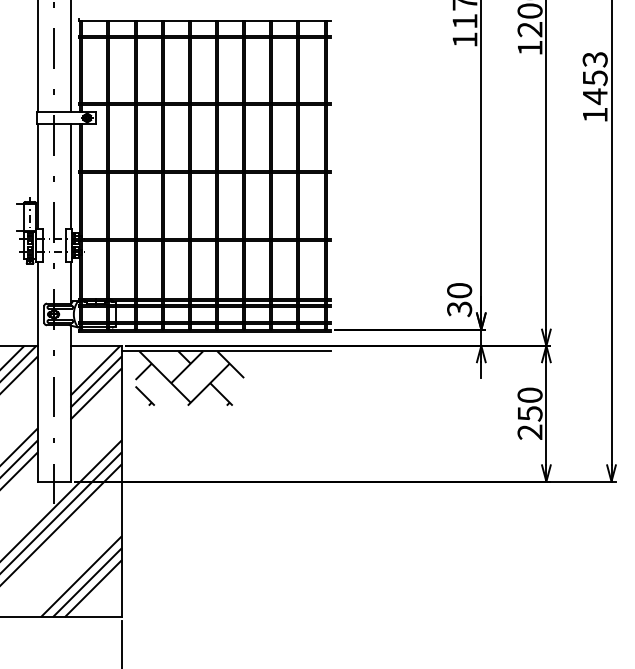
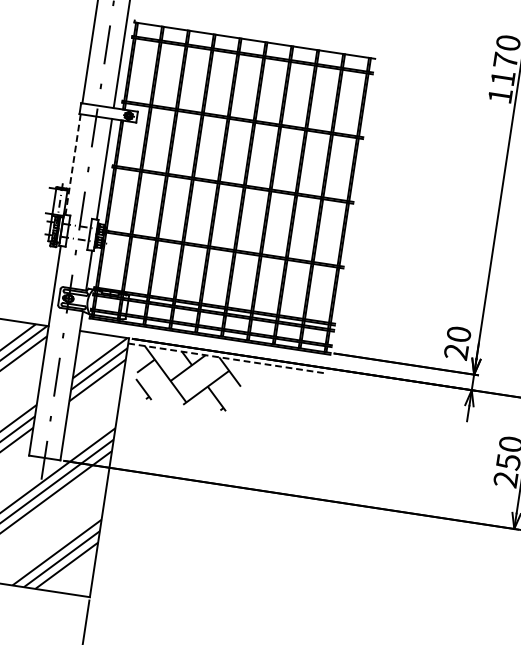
line: (37, 176) -> (72, 164), solid -> dashed
text: (459, 309) -> (456, 352), 30 -> 20
line: (226, 351) -> (227, 358), solid -> dashed

